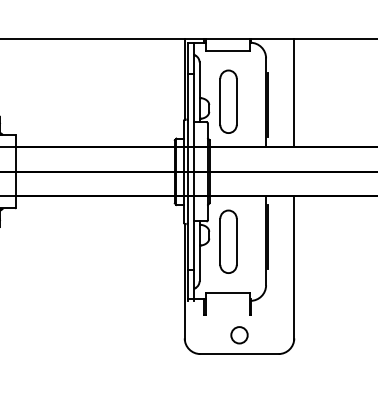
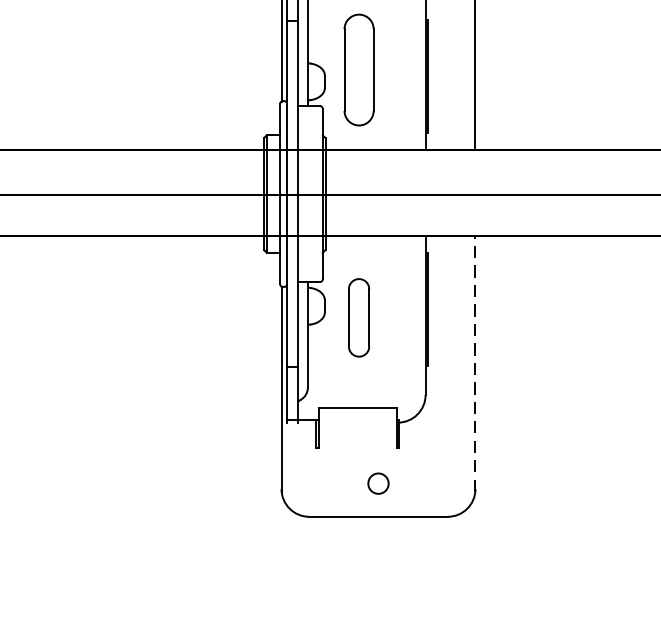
part: (228, 241) -> (358, 317), size x0.7
line: (294, 267) -> (475, 363), solid -> dashed
circle: (239, 335) -> (378, 483), size x0.7

